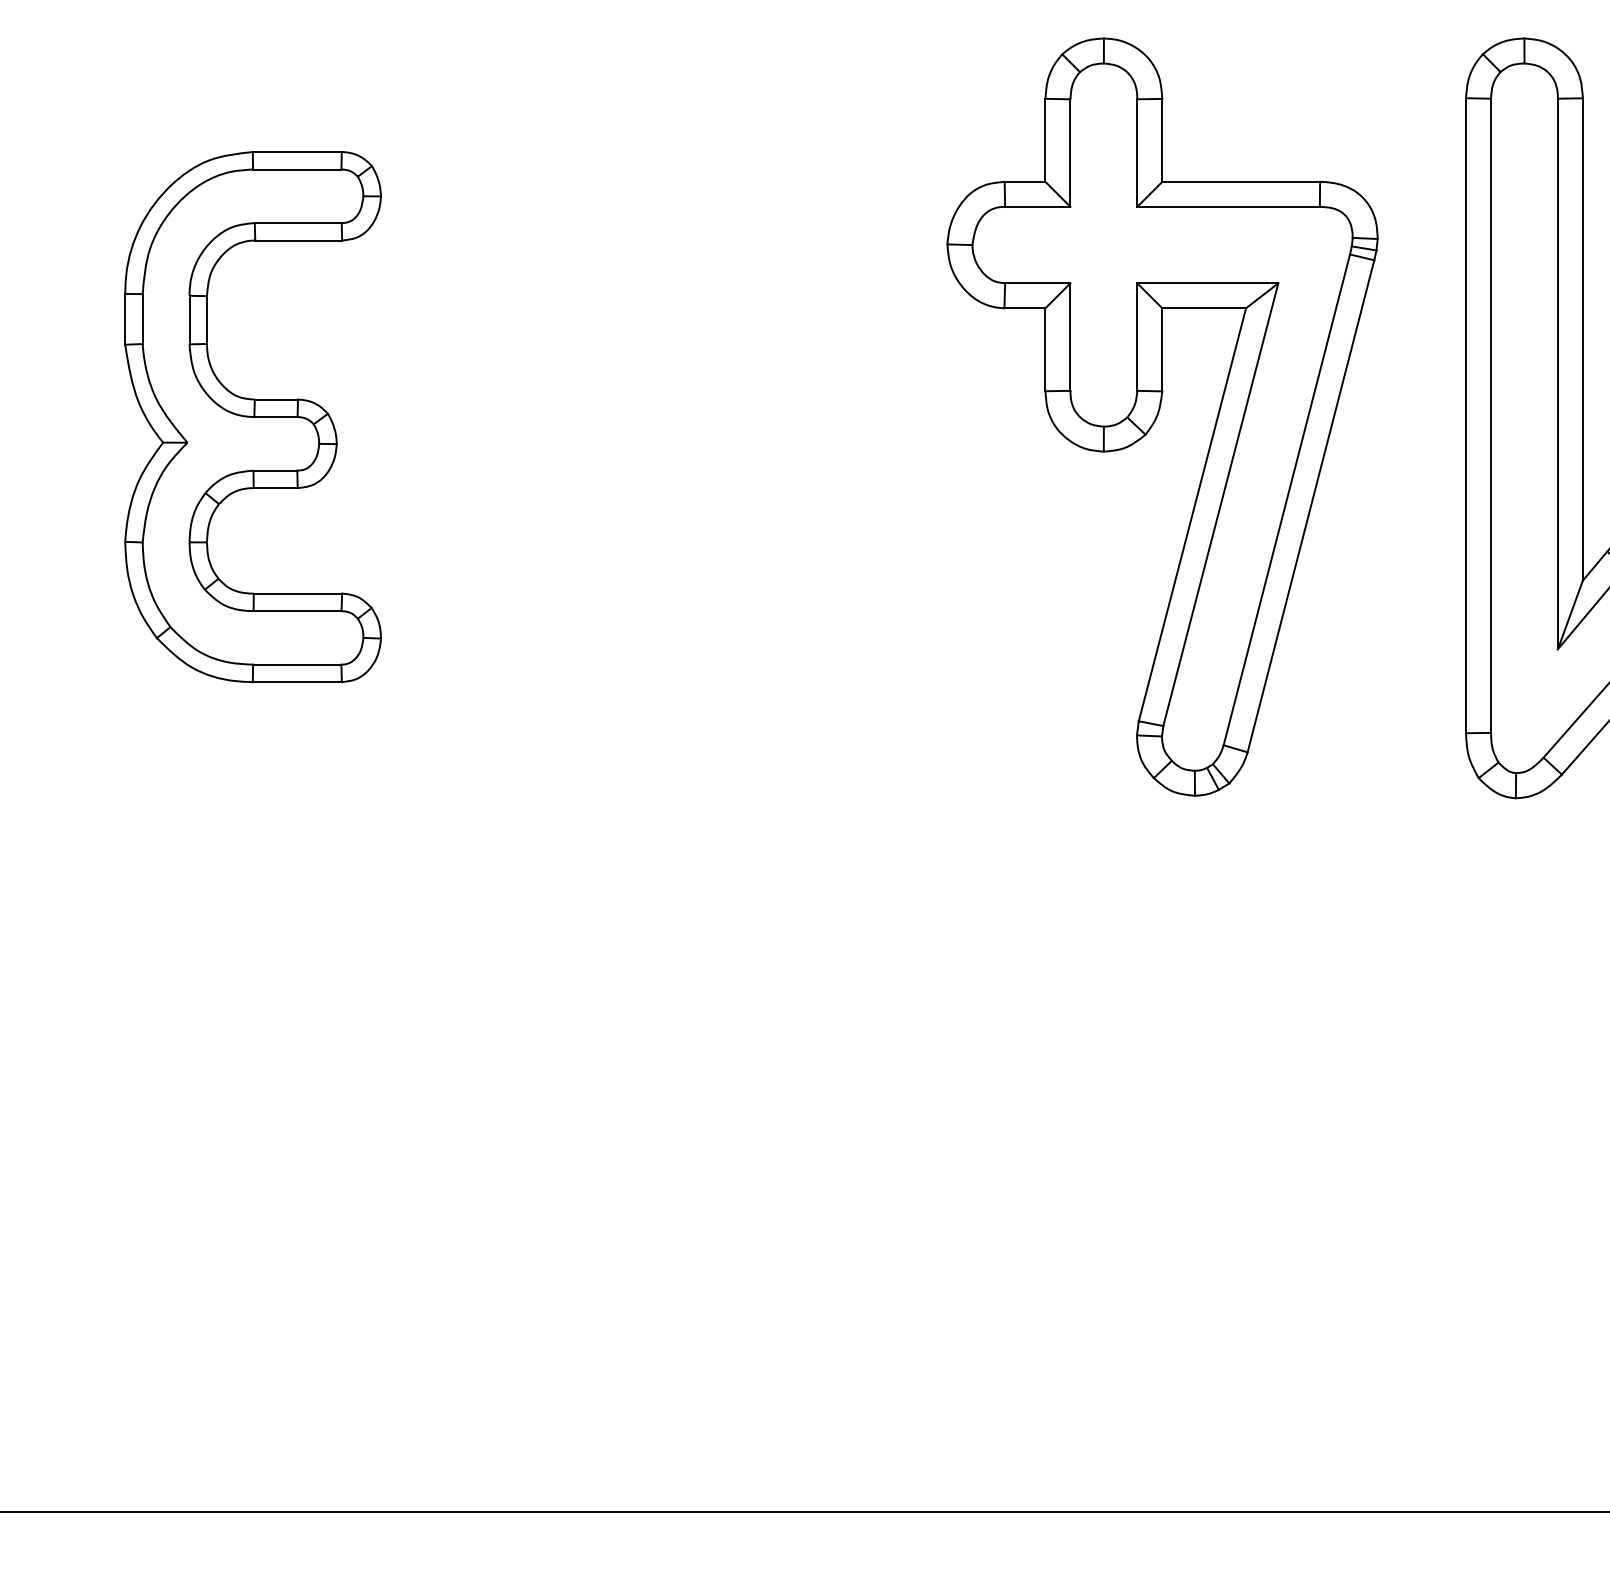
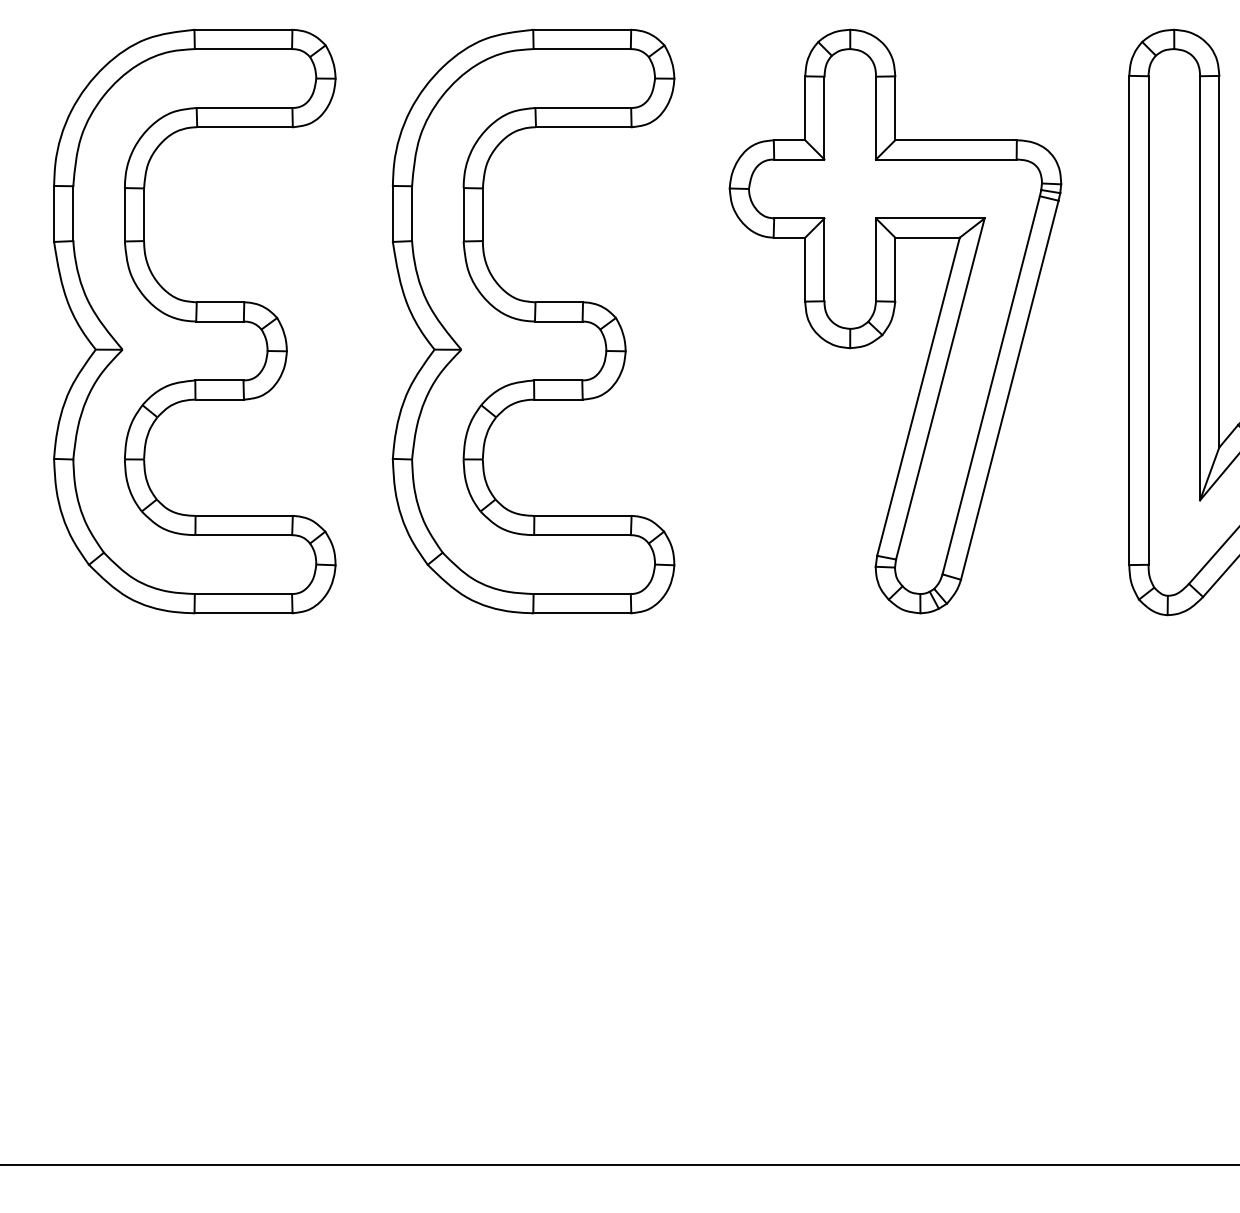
part: (252, 416) -> (194, 321), size x1.43
part: (692, 416) -> (533, 321), added

